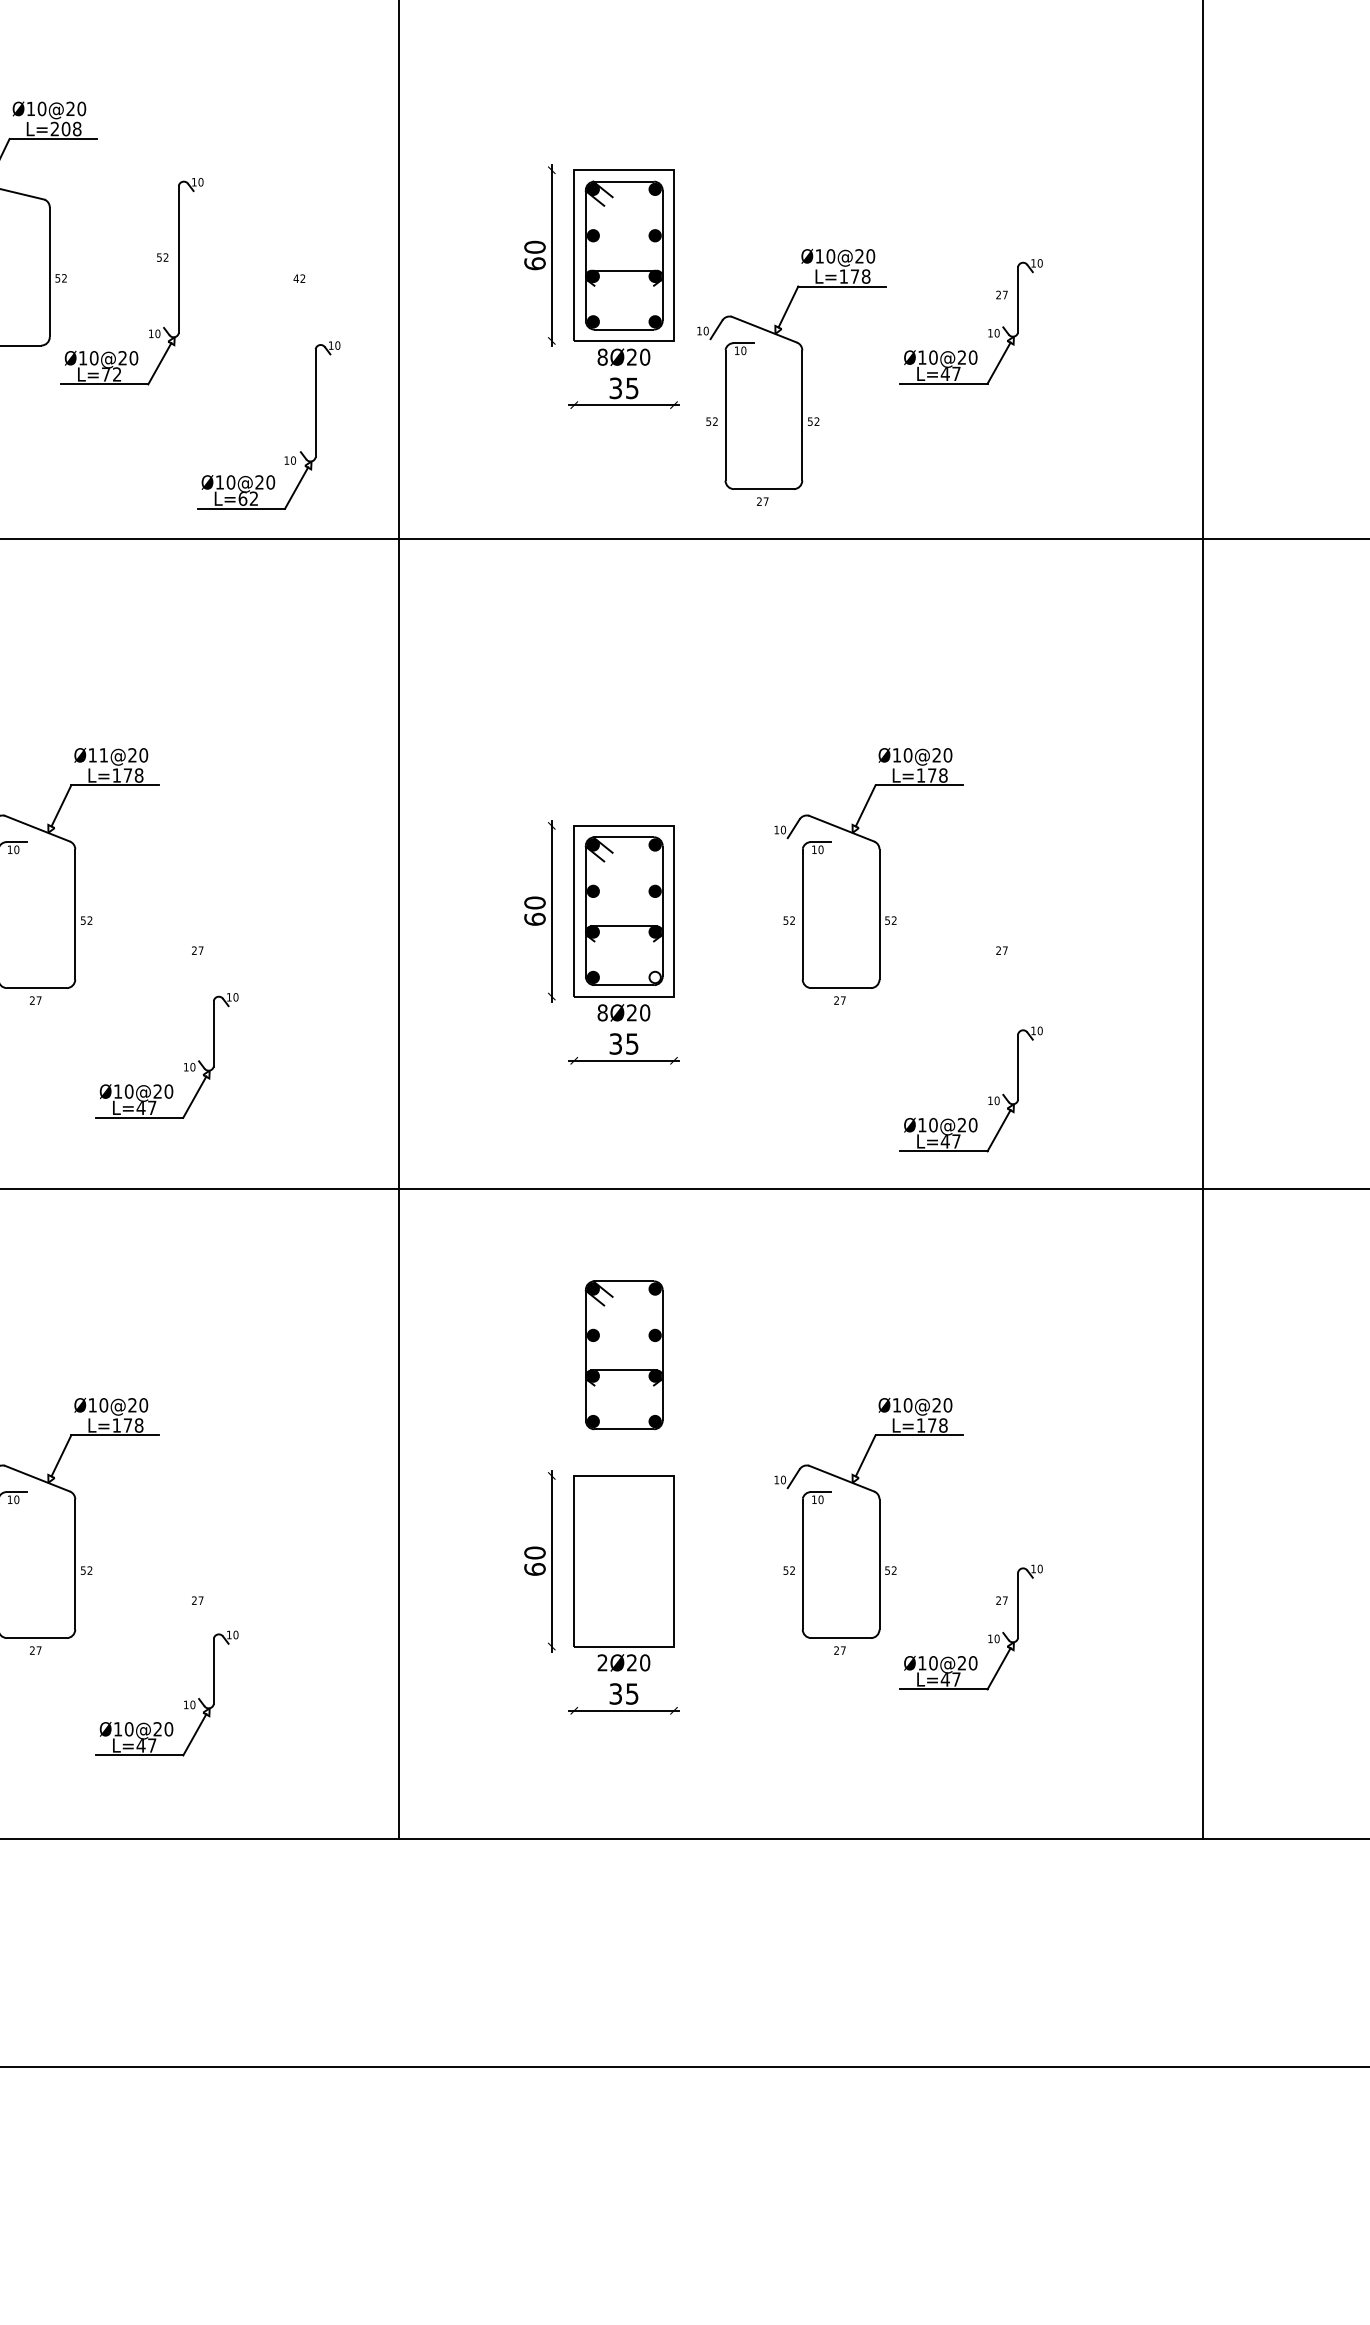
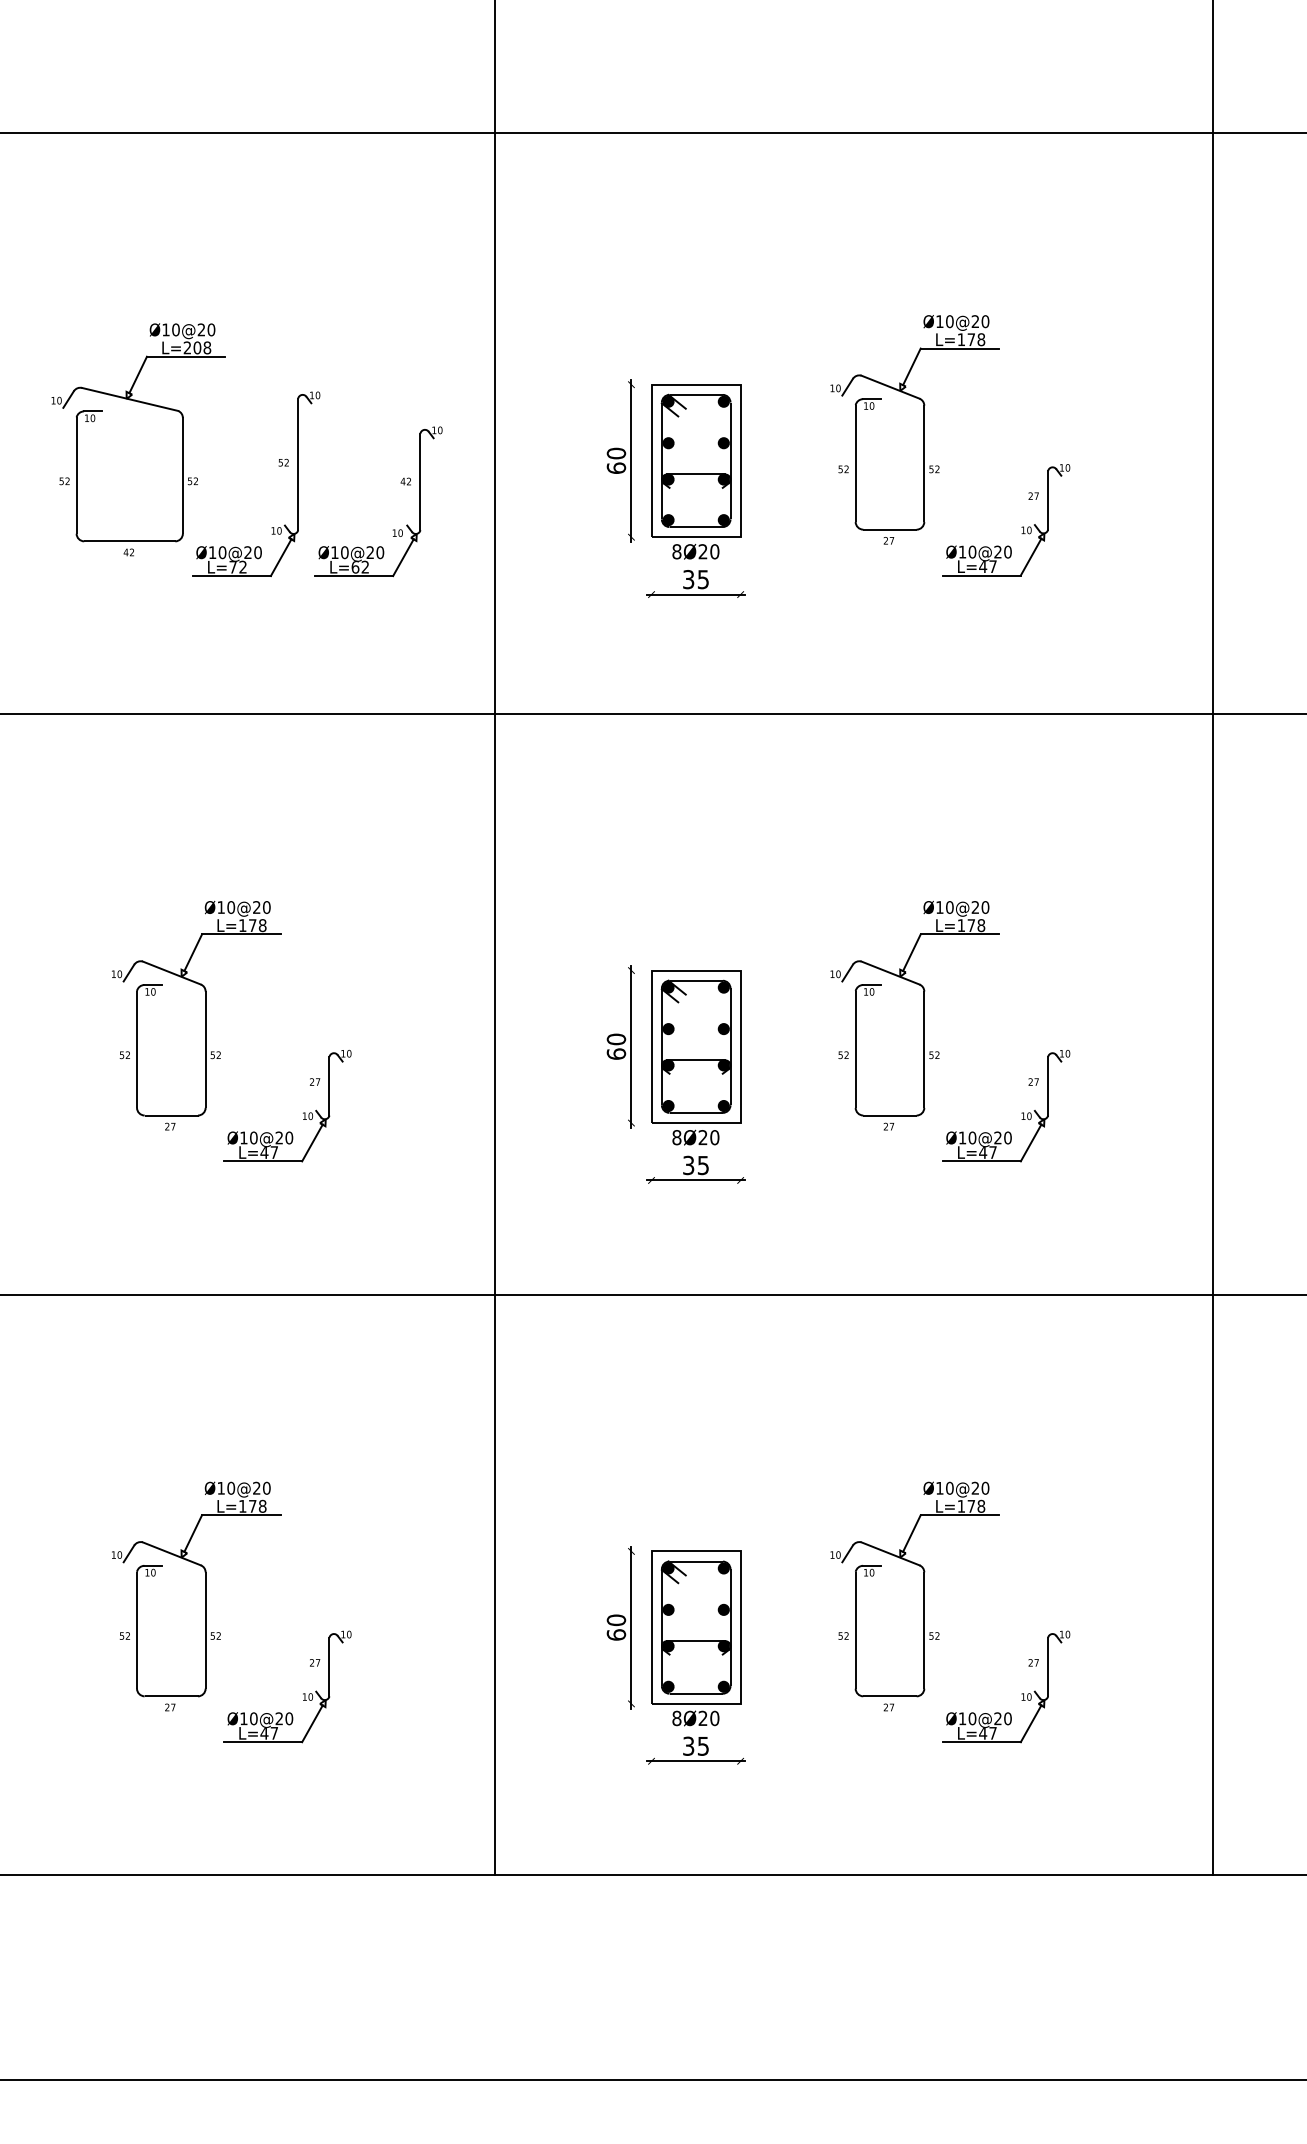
part: (801, 377) -> (923, 429), moved
part: (285, 456) -> (393, 529), moved
text: (104, 755) -> (231, 907), Ø11@20 -> Ø10@20
fill: (654, 976) -> (723, 1105), added
part: (184, 1063) -> (303, 1112), moved
part: (988, 1097) -> (1021, 1113), moved
part: (623, 1355) -> (695, 1627), moved
text: (602, 1662) -> (676, 1718), 2Ø20 -> 8Ø20
part: (184, 1700) -> (303, 1693), moved

